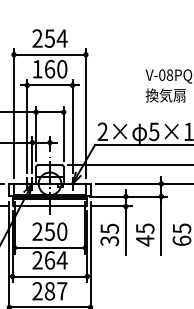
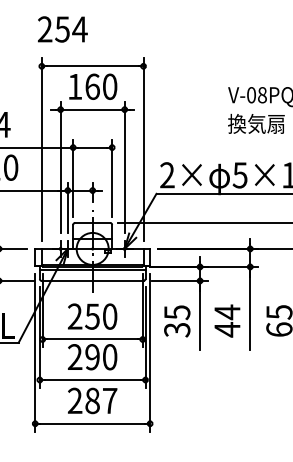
text: (49, 38) -> (62, 29), moved
text: (145, 228) -> (227, 312), 45 -> 44
text: (56, 260) -> (101, 357), 264 -> 290

